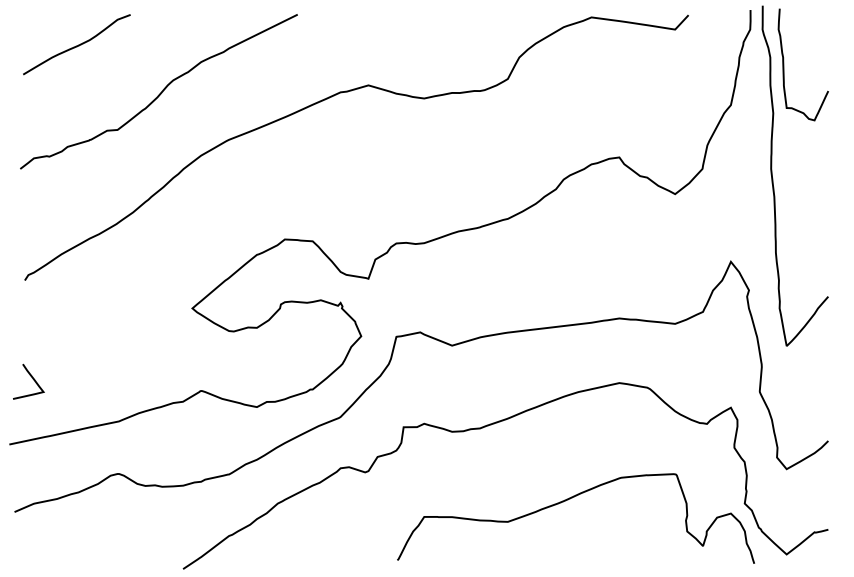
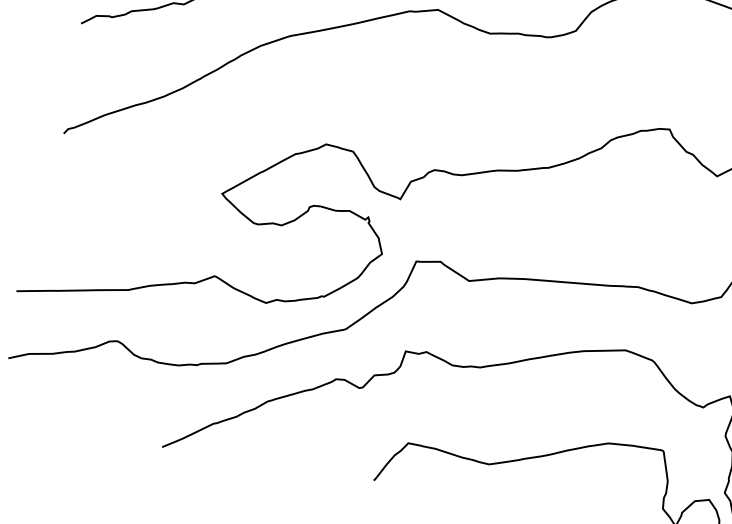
curve: (32, 379) -> (51, 232), removed

